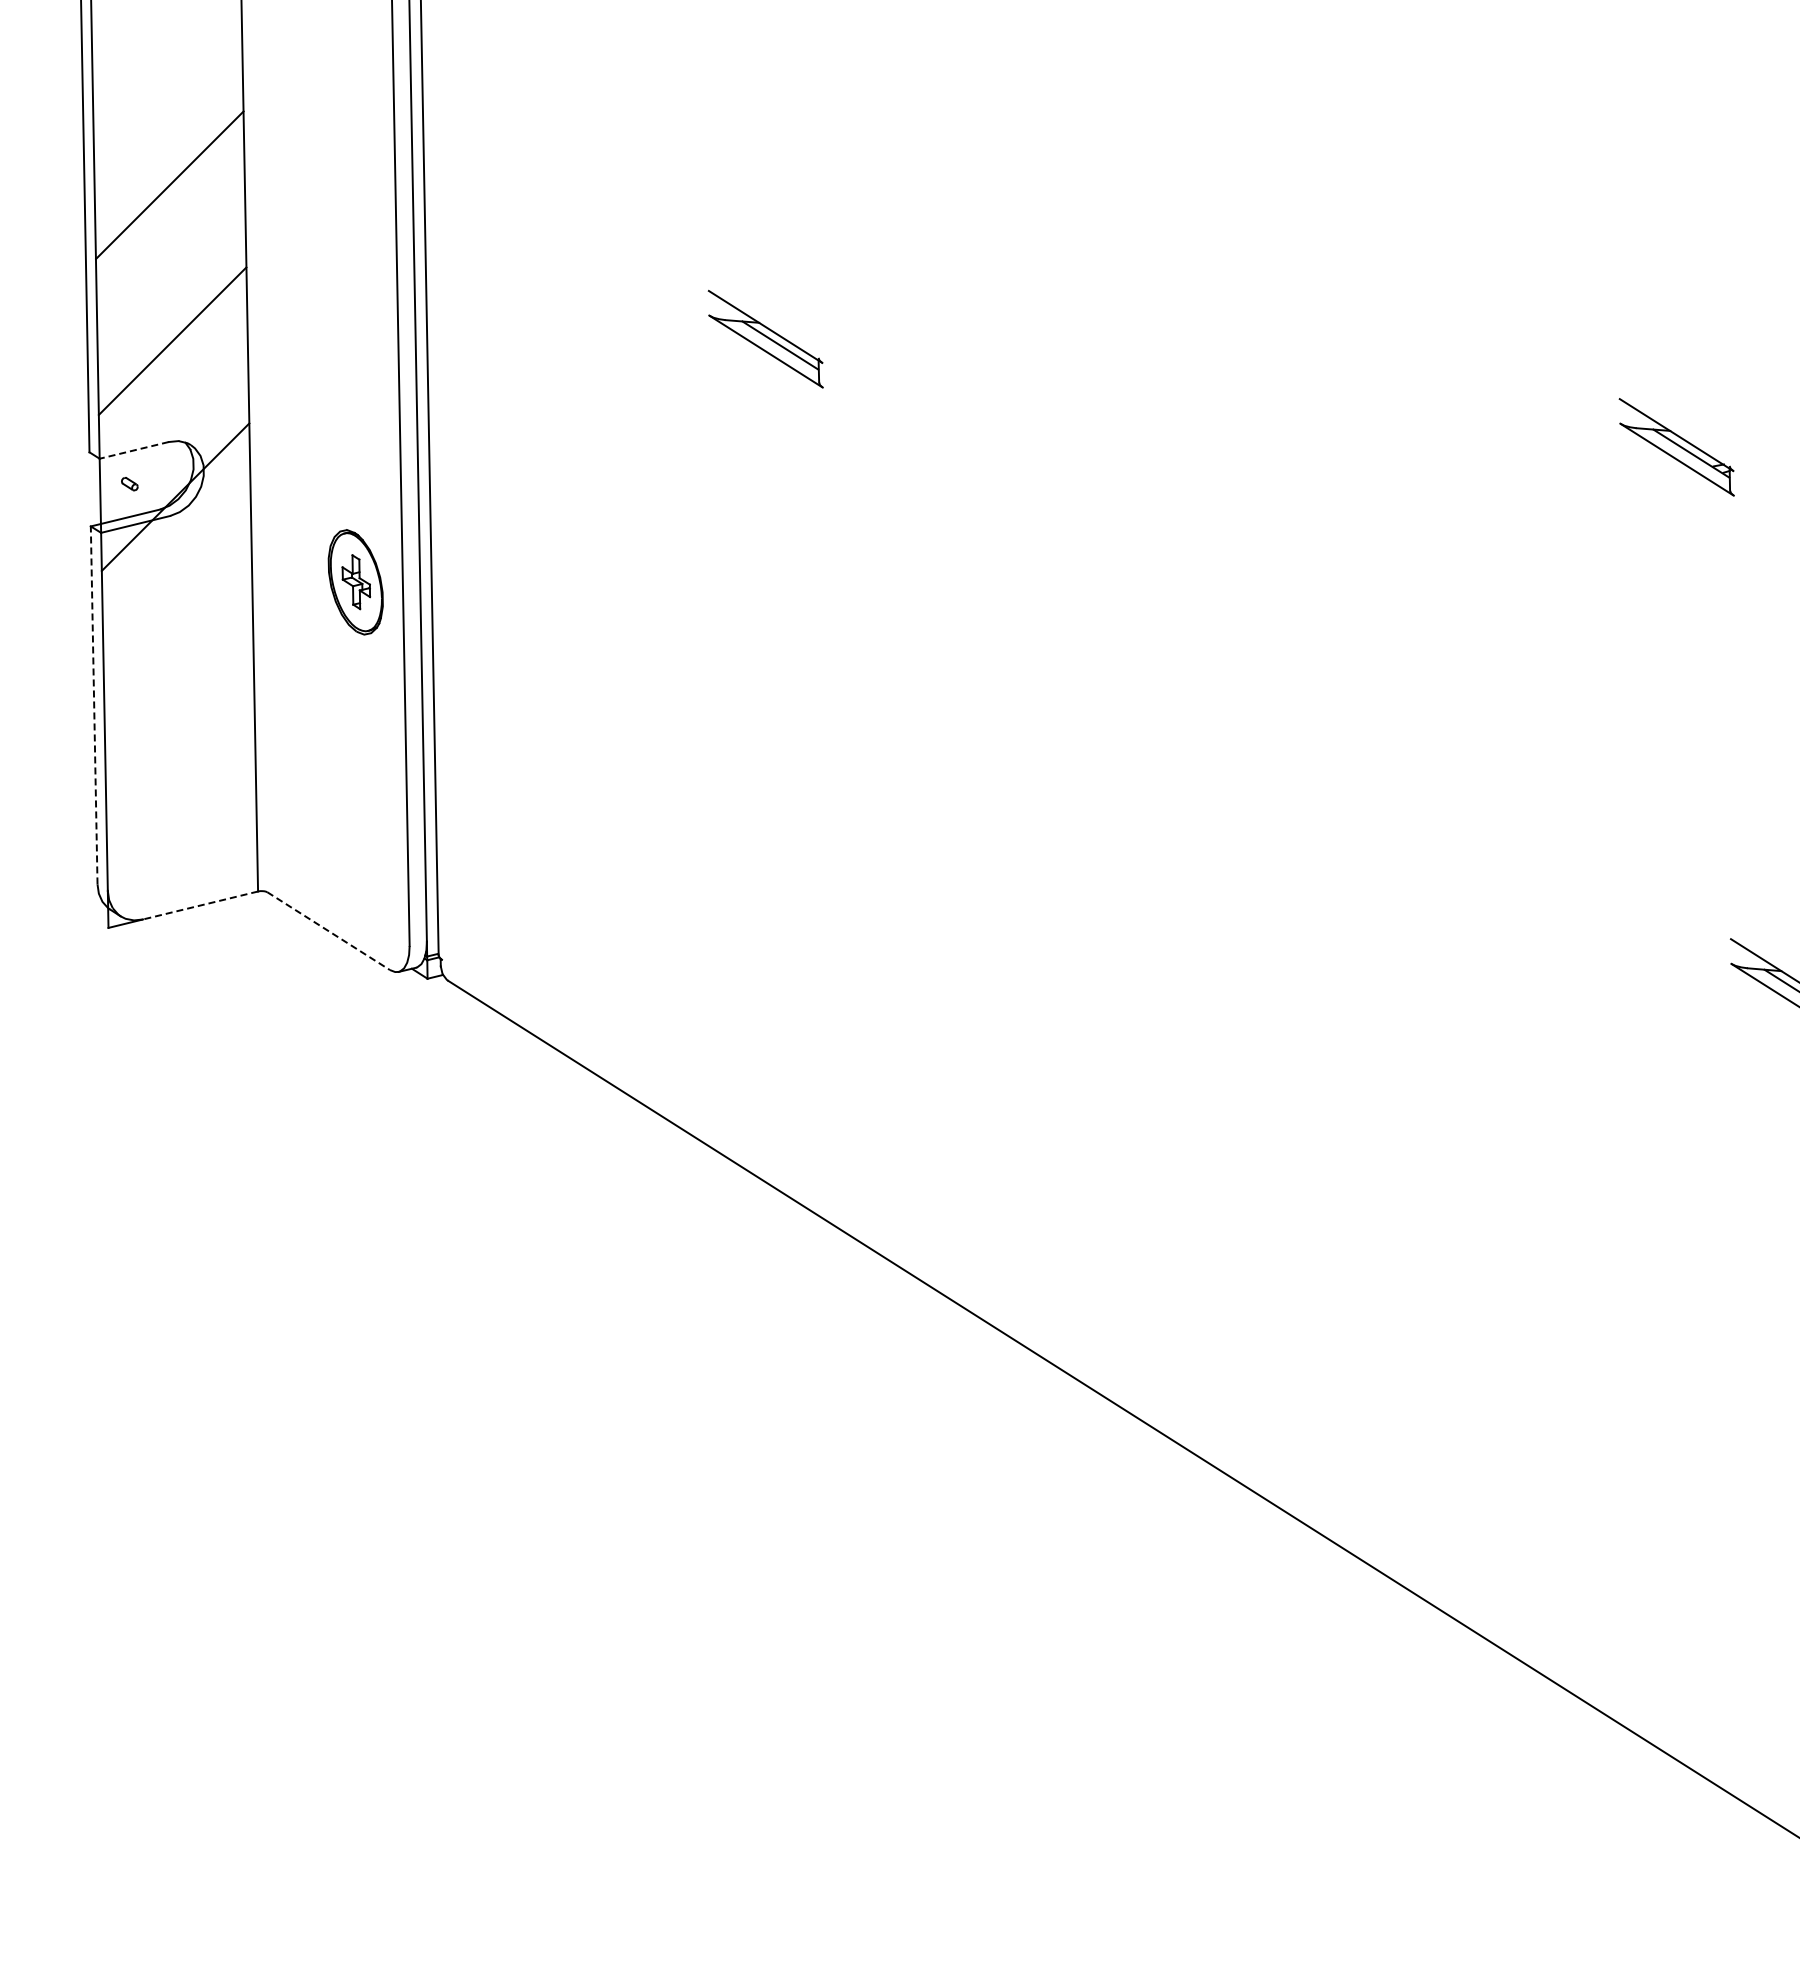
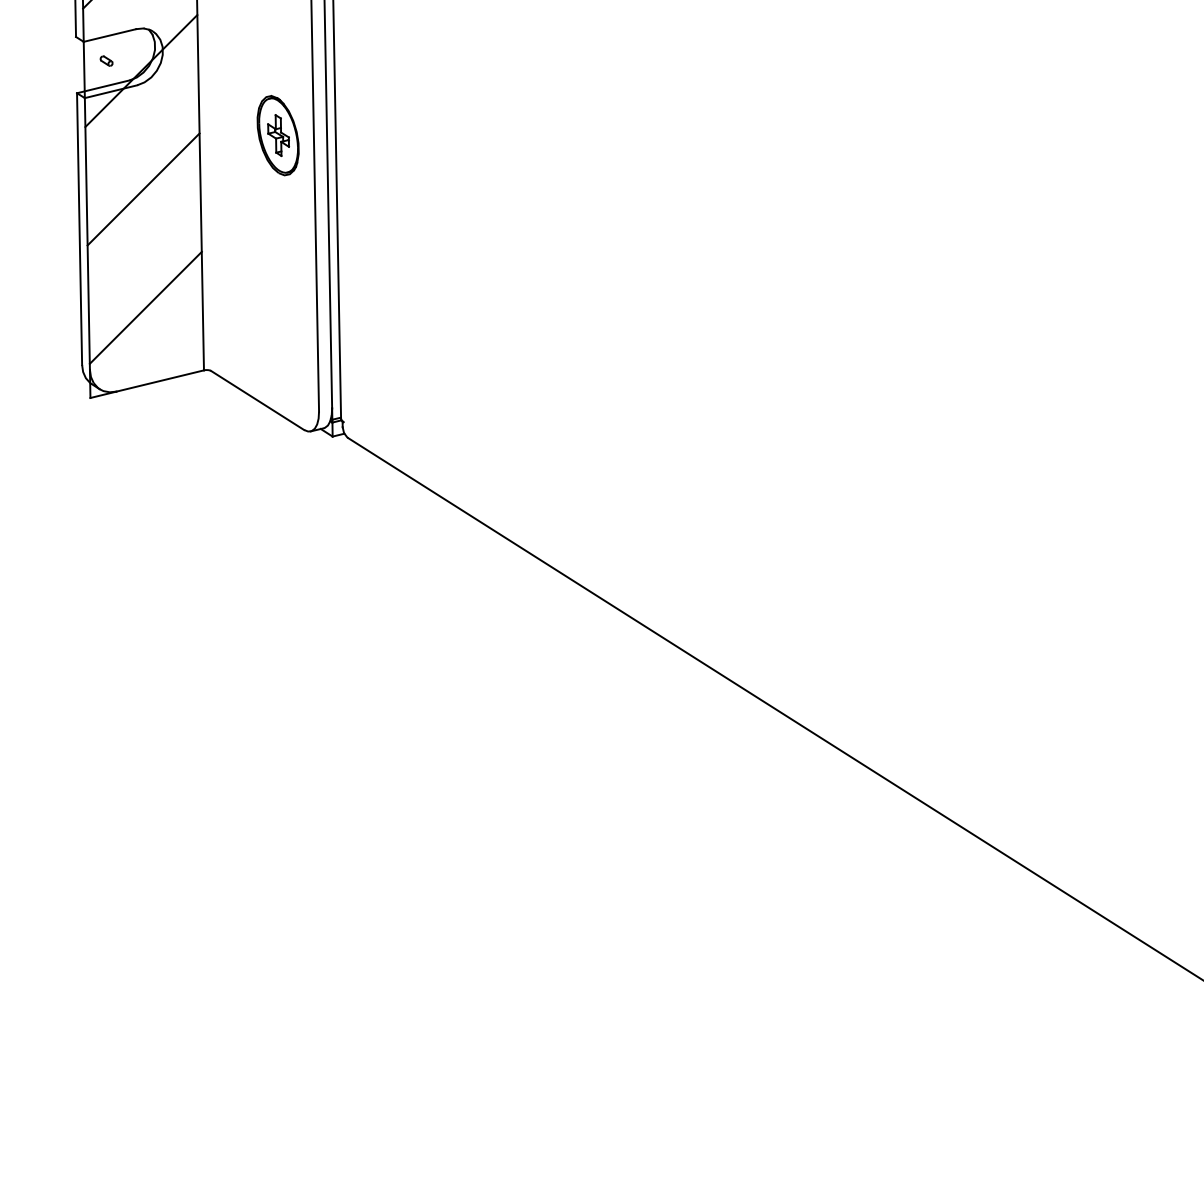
line: (134, 450) -> (110, 35), dashed -> solid
line: (178, 652) -> (143, 188), added
line: (94, 704) -> (79, 228), dashed -> solid
line: (181, 808) -> (145, 307), added
line: (200, 905) -> (160, 380), dashed -> solid
line: (328, 931) -> (257, 400), dashed -> solid

